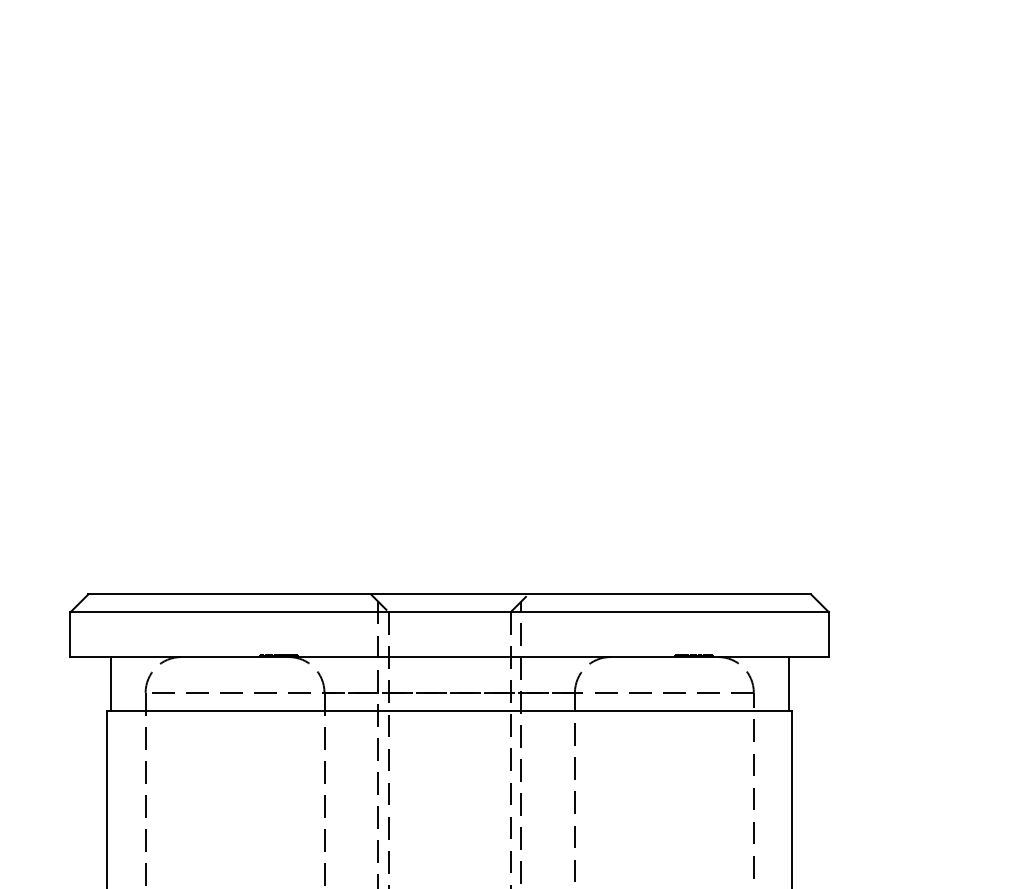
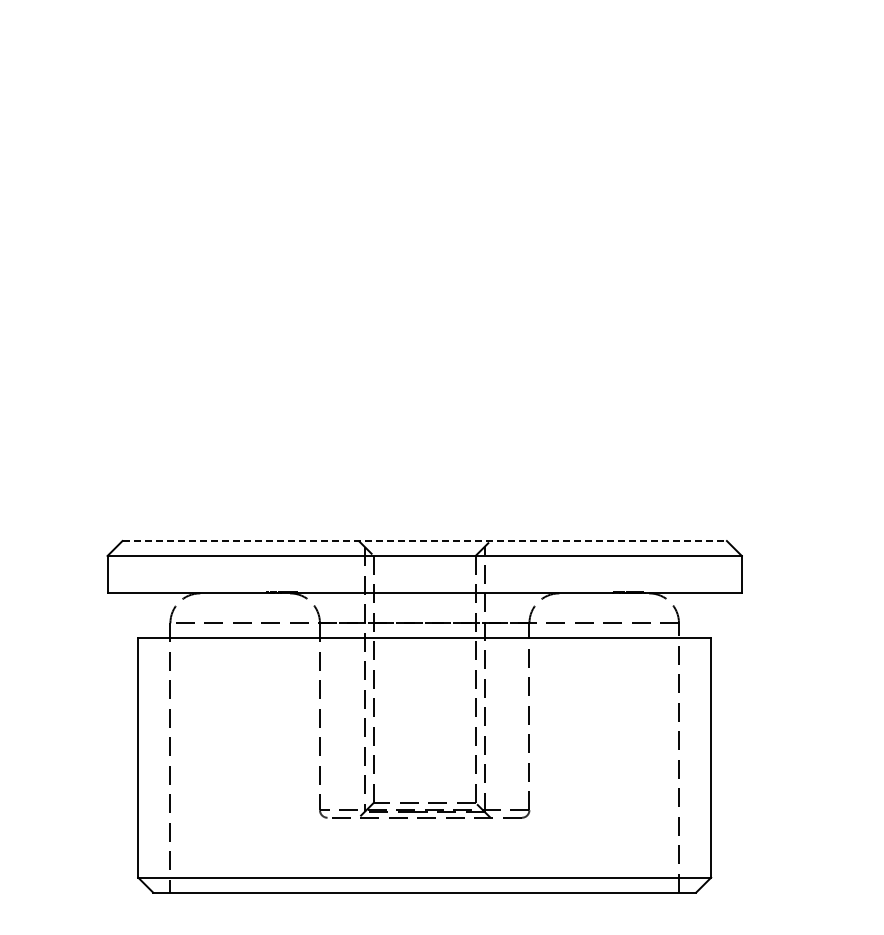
line: (450, 594) -> (425, 541), solid -> dashed
line: (111, 683) -> (141, 615), removed
line: (789, 683) -> (708, 615), removed

